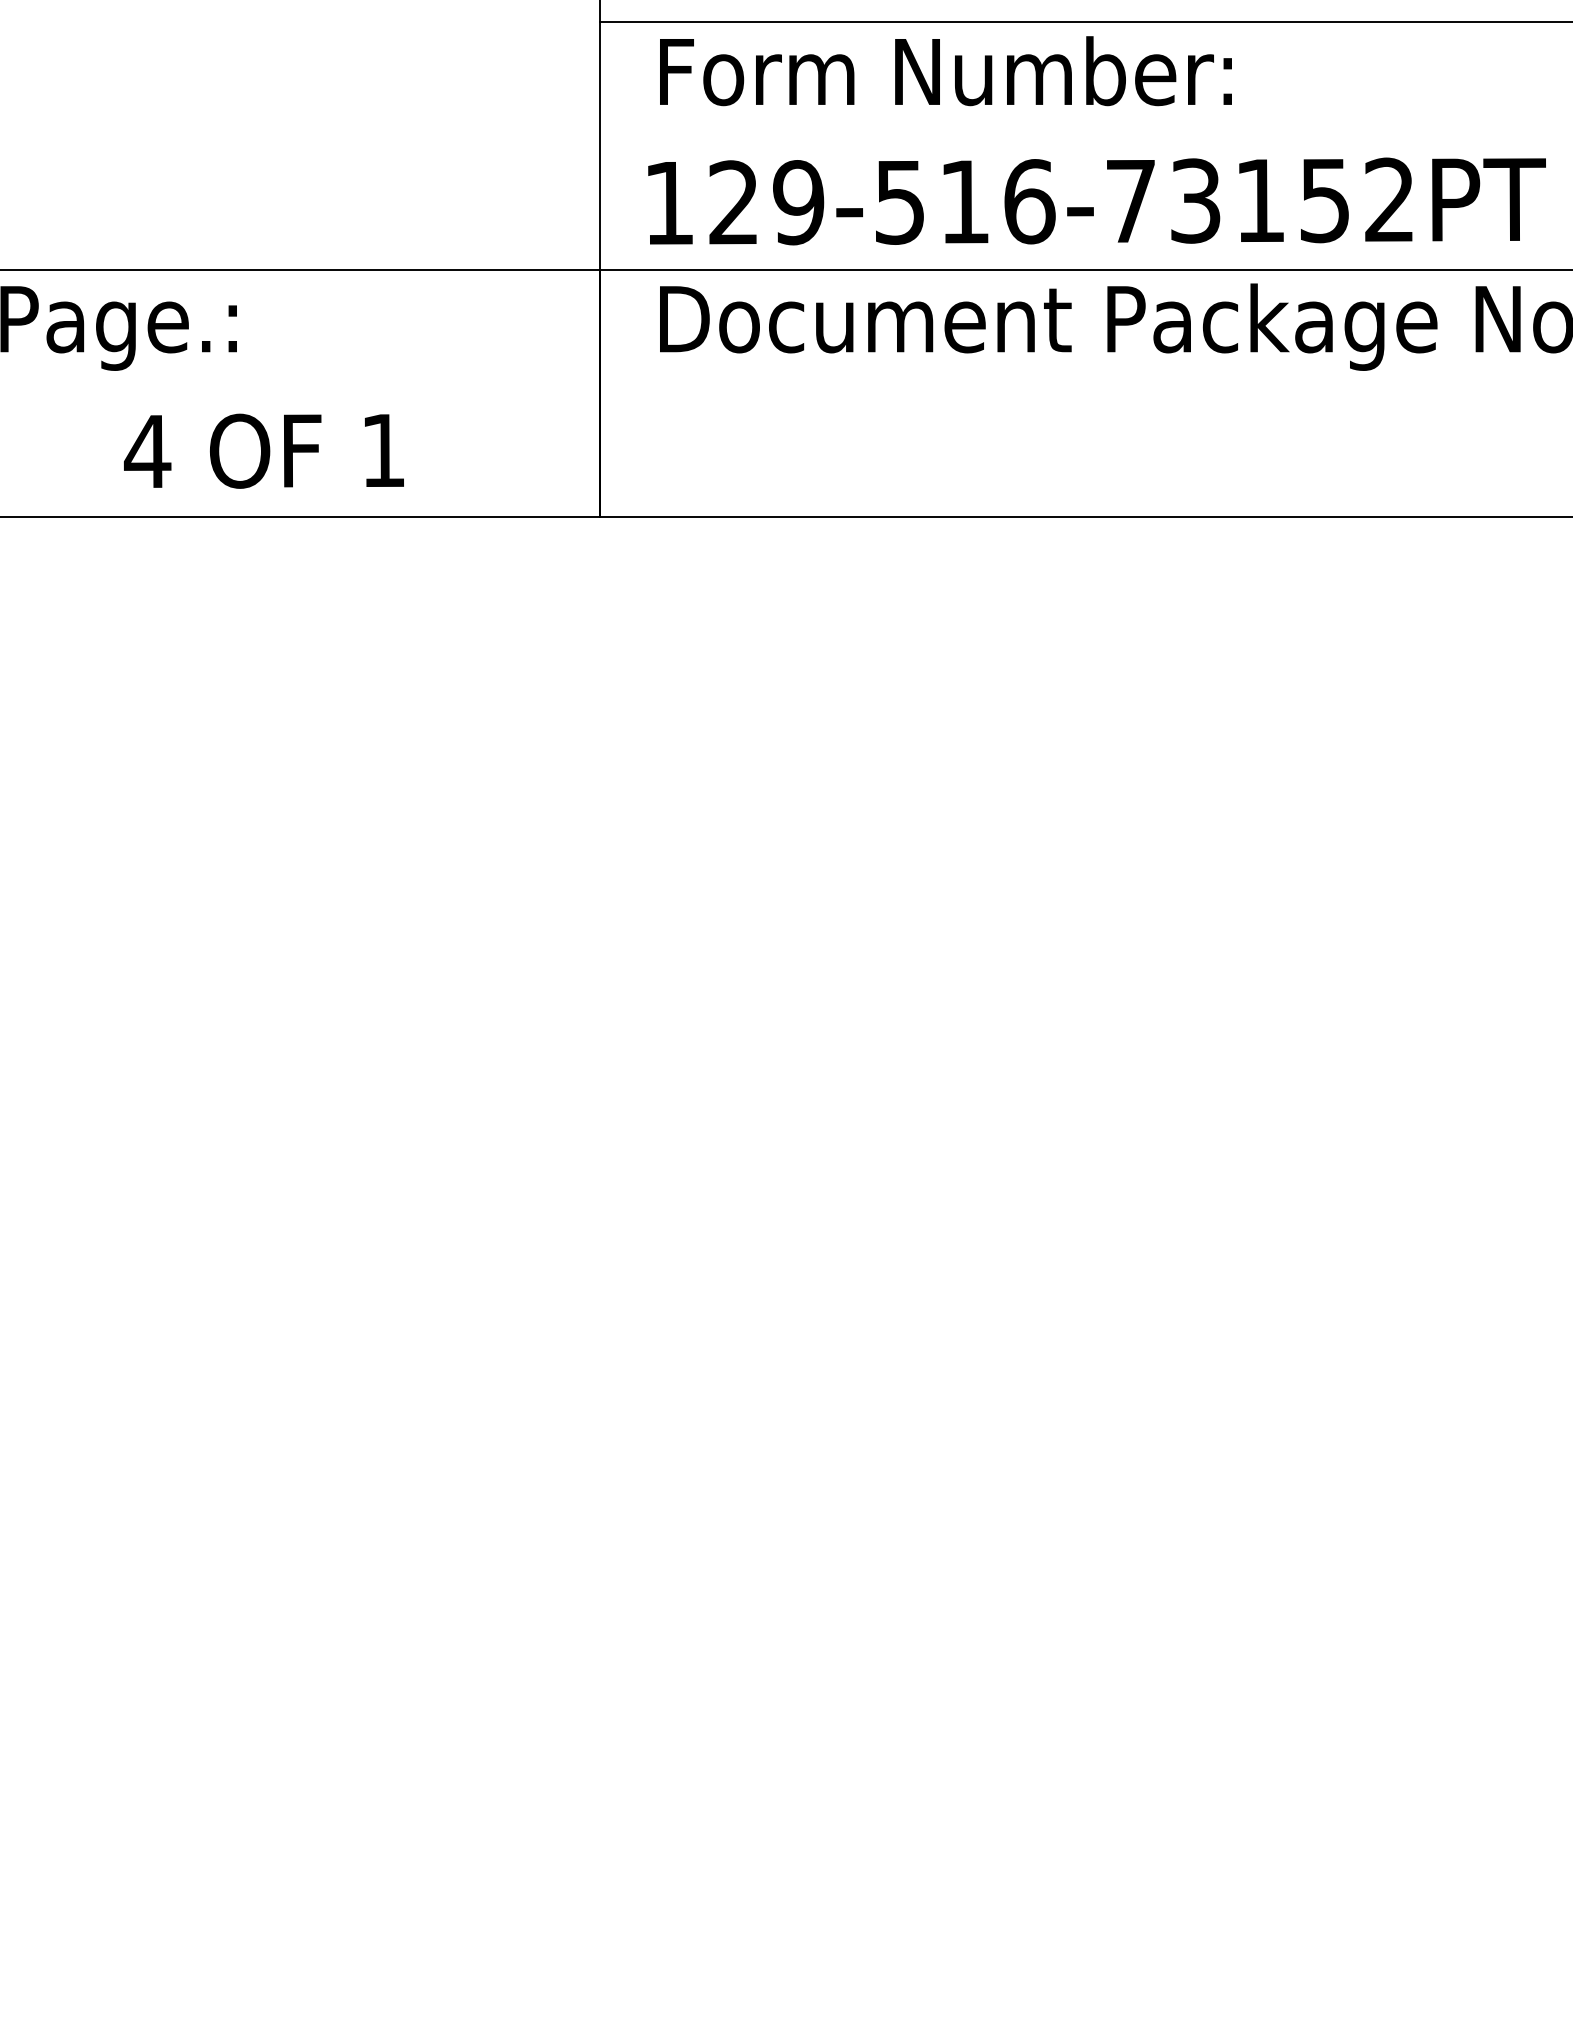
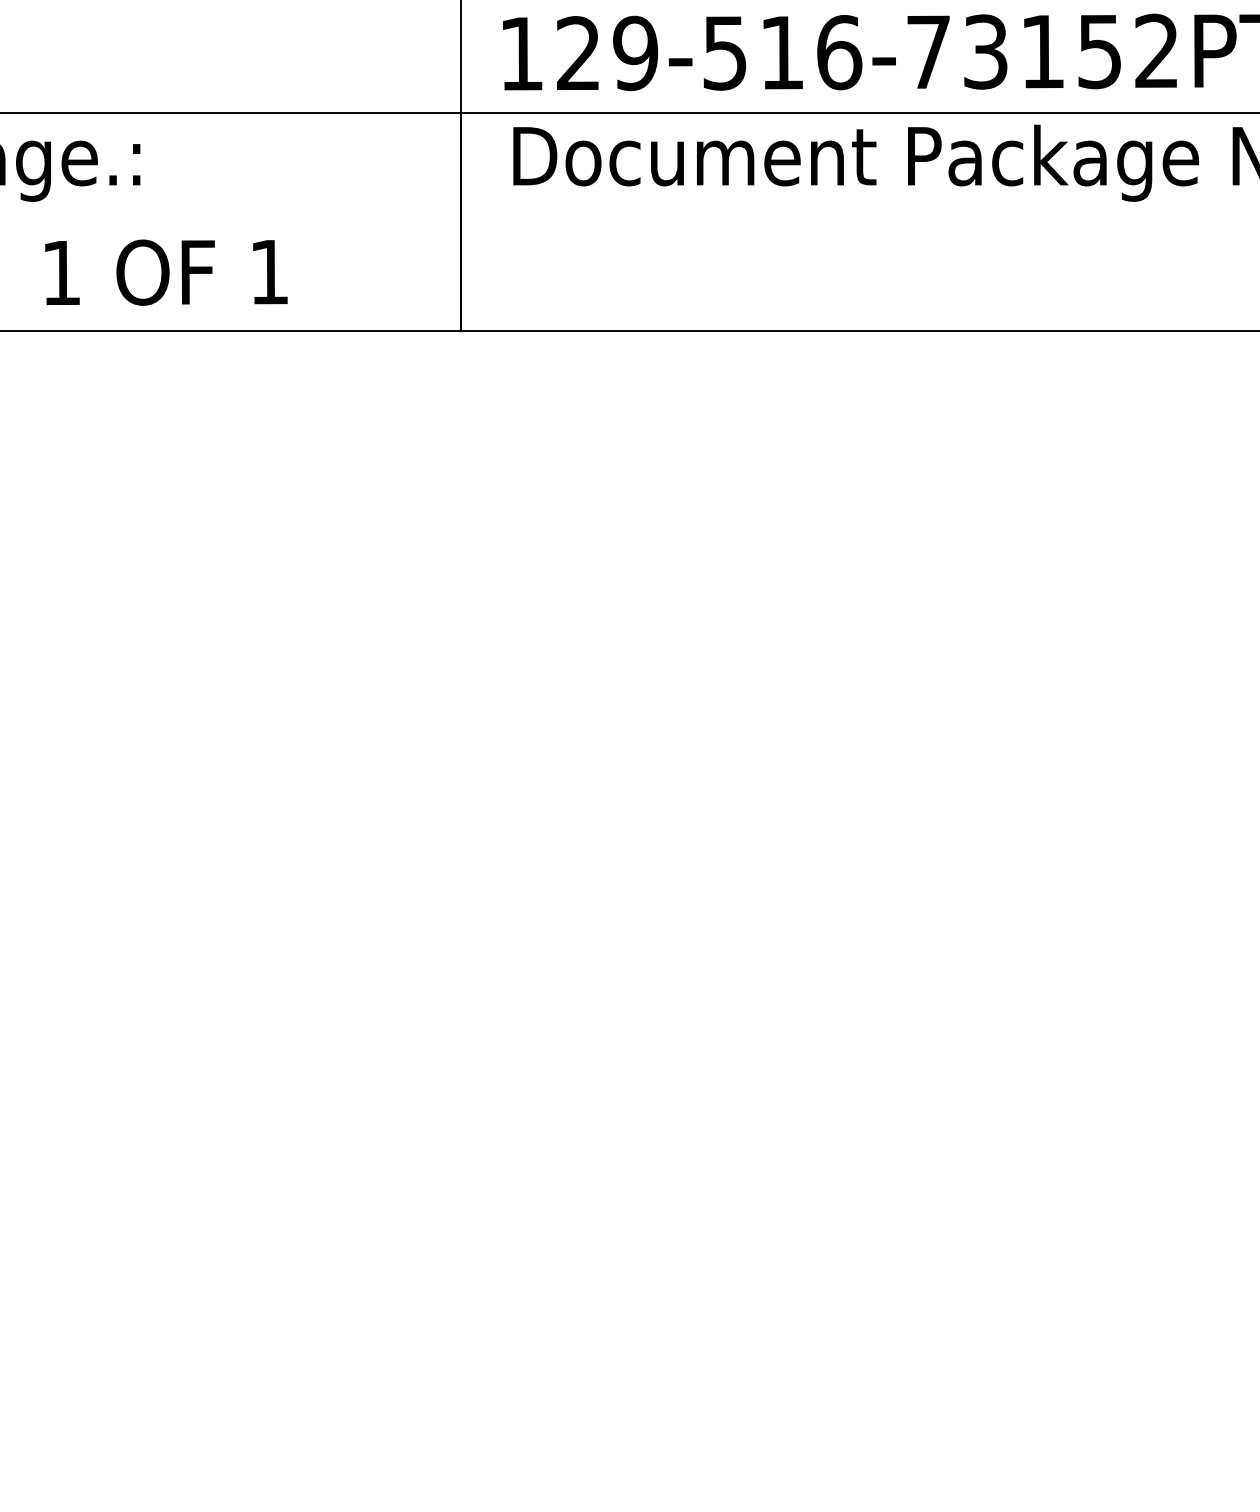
text: (147, 451) -> (61, 272), 4 -> 1

